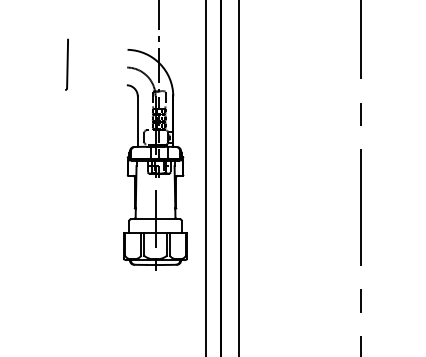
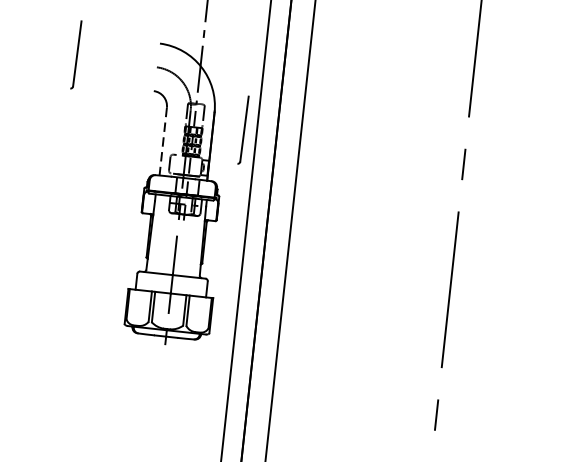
line: (195, 106) -> (242, 129), added
line: (137, 122) -> (162, 142), solid -> dashed

